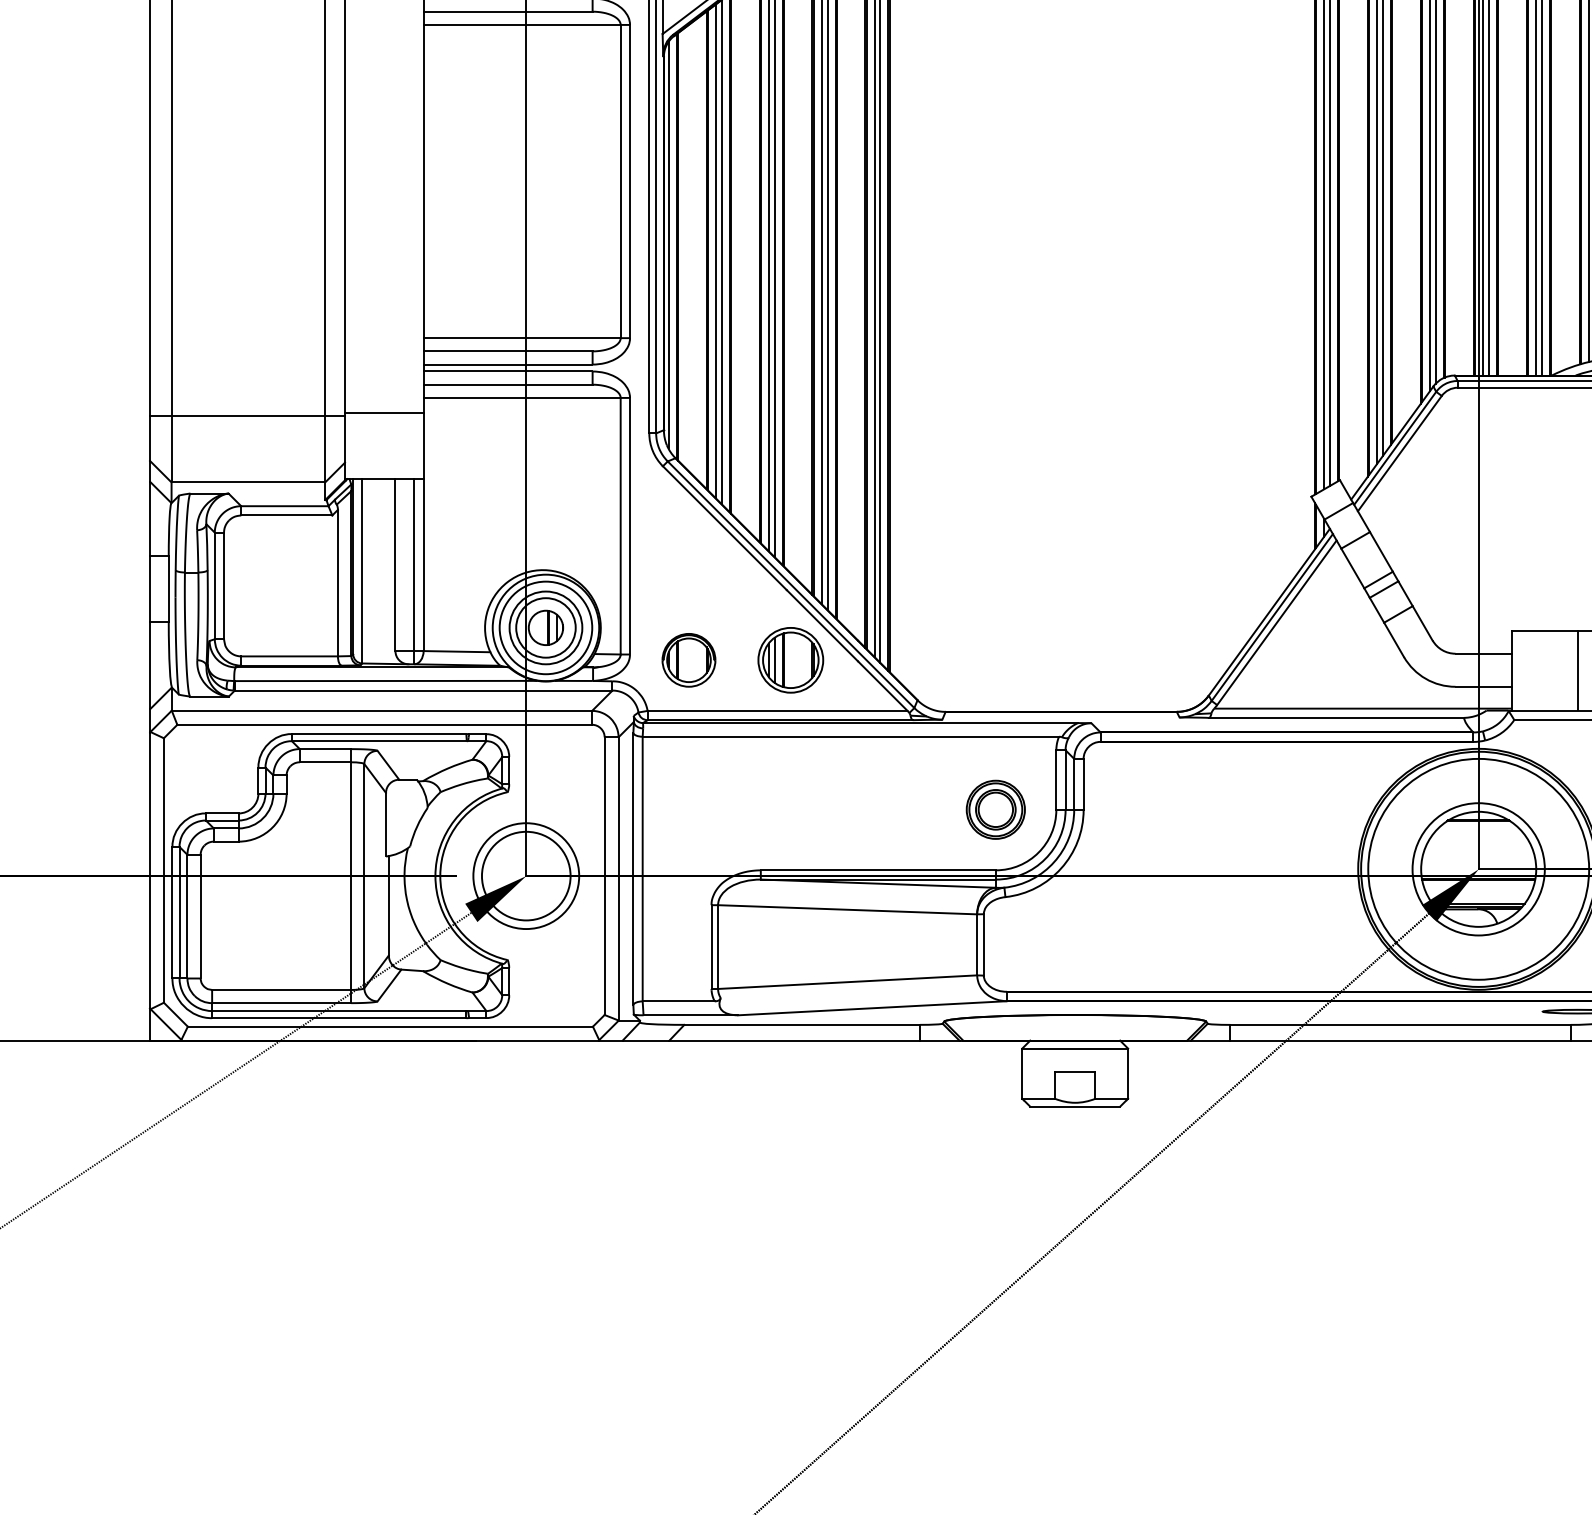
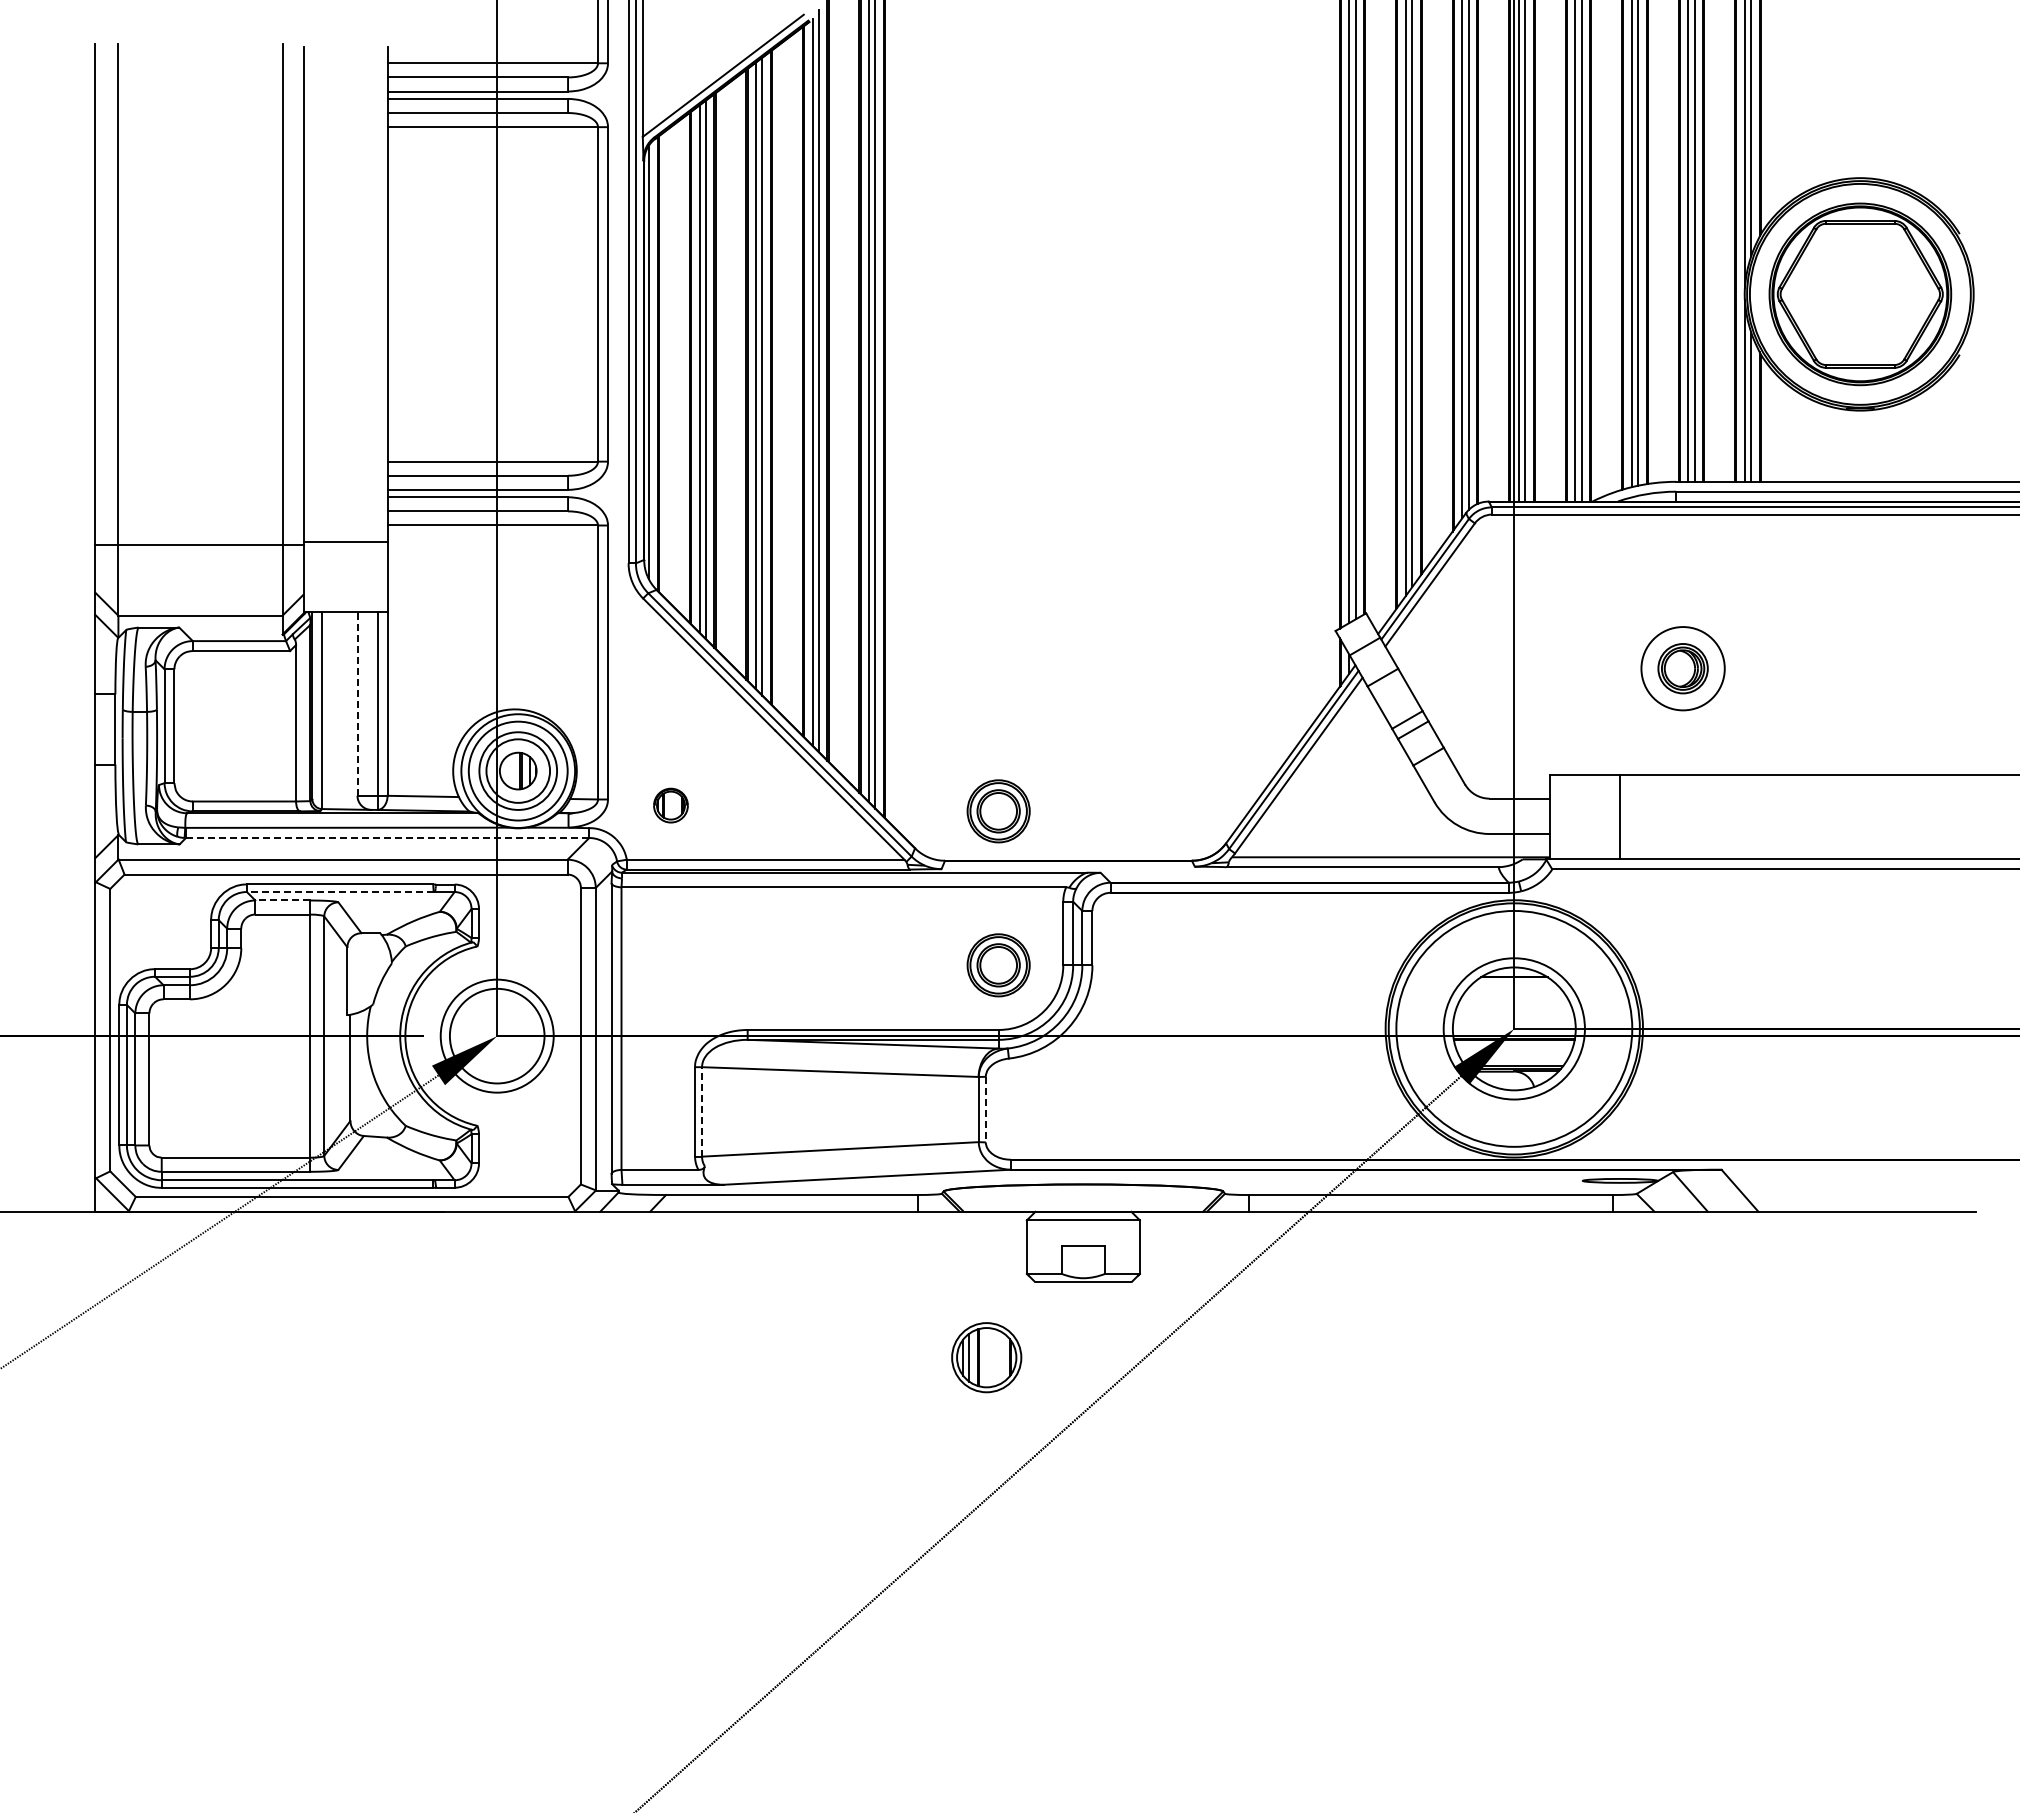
line: (395, 565) -> (357, 704), solid -> dashed
part: (688, 660) -> (670, 805), size x0.6
part: (790, 660) -> (986, 1357), moved
part: (995, 665) -> (998, 811), added
line: (423, 691) -> (387, 838), solid -> dashed
line: (378, 741) -> (339, 892), solid -> dashed
line: (325, 749) -> (282, 900), solid -> dashed
line: (983, 944) -> (985, 1109), solid -> dashed
line: (718, 946) -> (702, 1111), solid -> dashed

